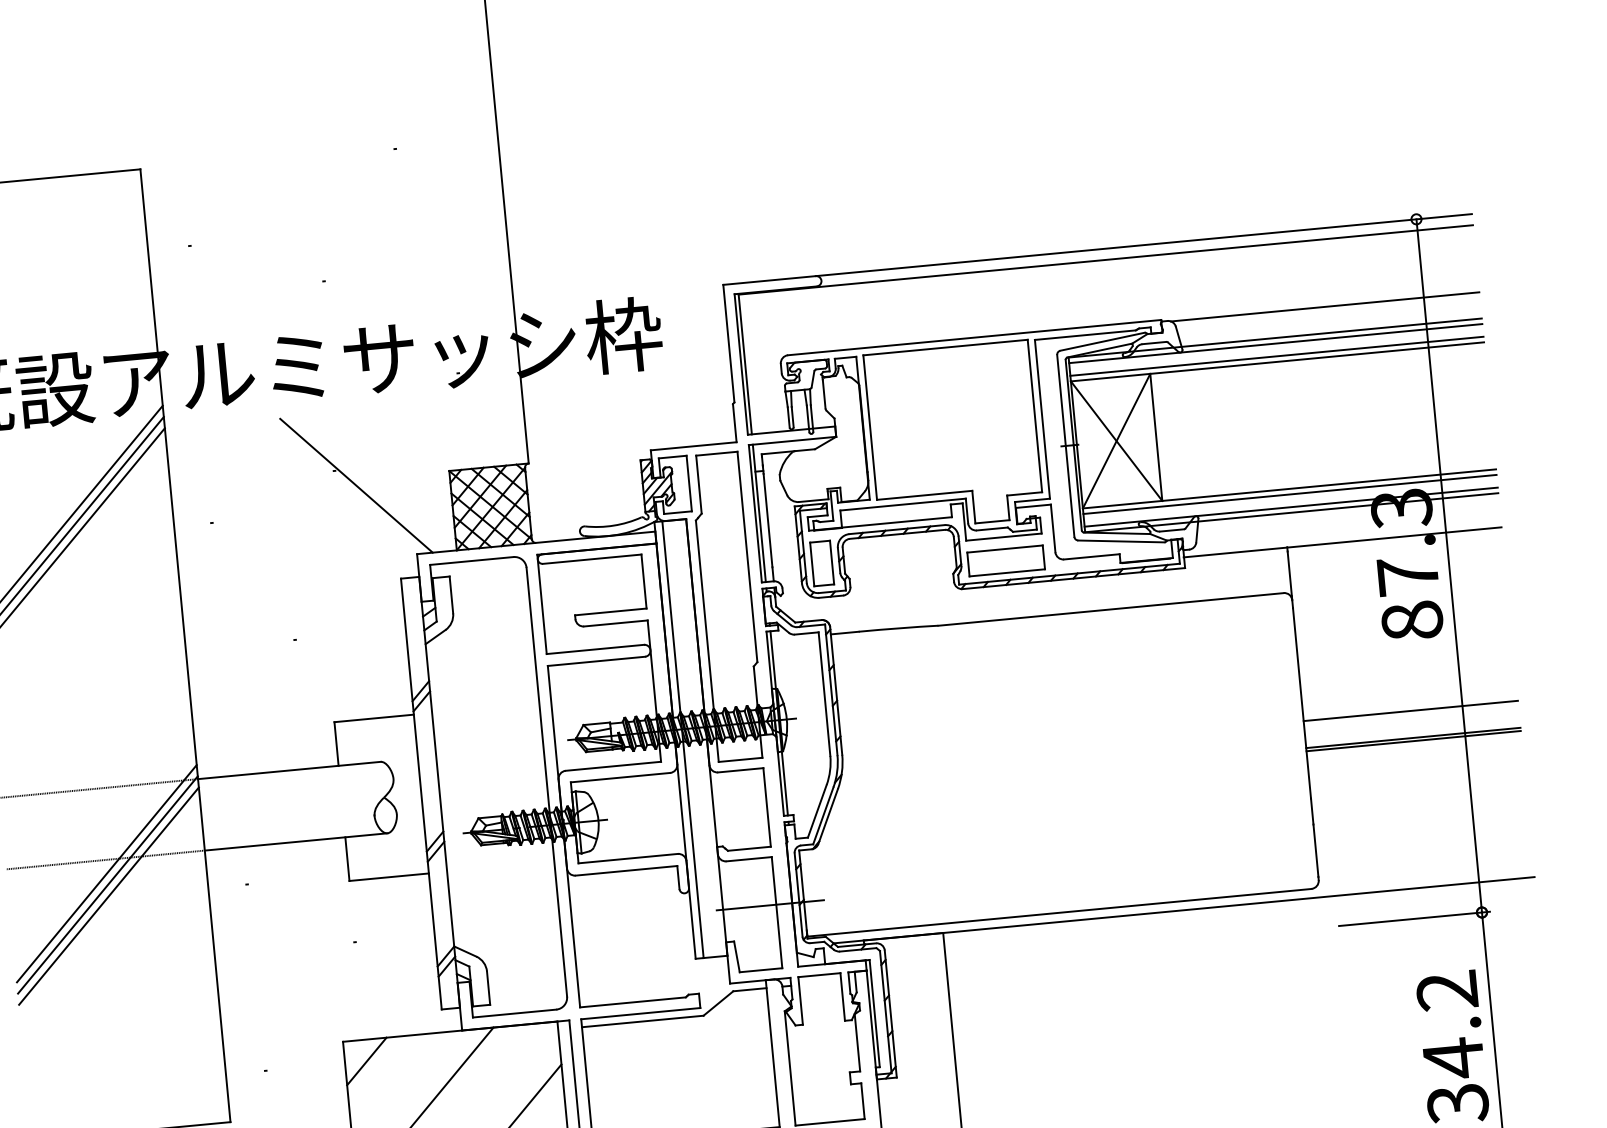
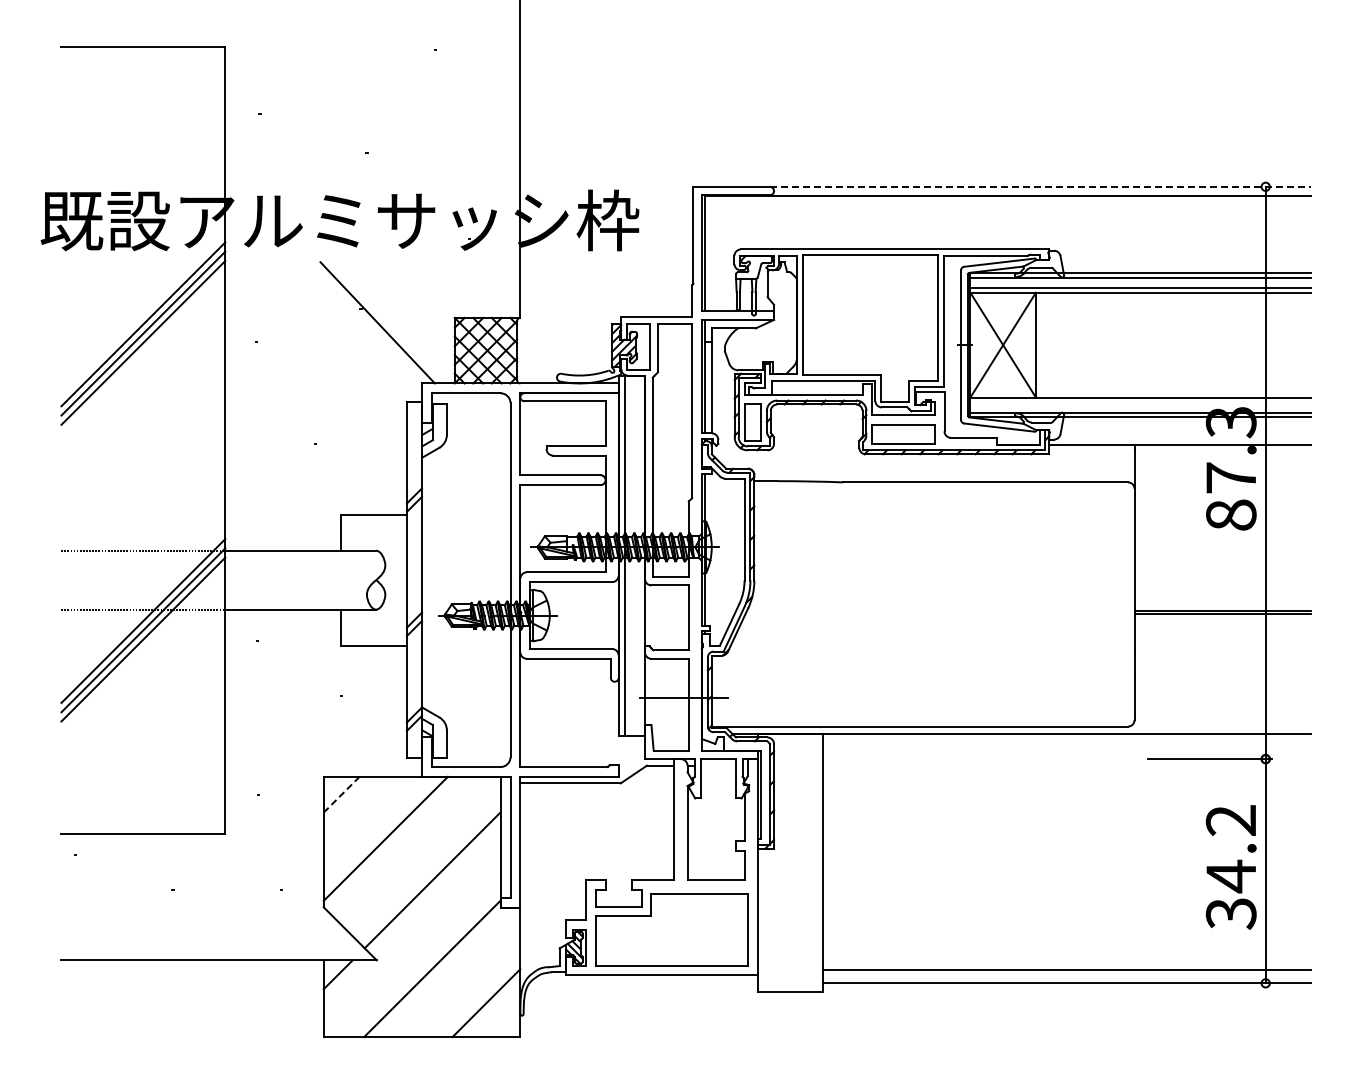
line: (1143, 244) -> (1040, 186), solid -> dashed
line: (1324, 307) -> (1183, 251), removed
line: (1289, 494) -> (1140, 402), removed
line: (1410, 710) -> (1222, 588), removed
line: (367, 1061) -> (342, 794), solid -> dashed

